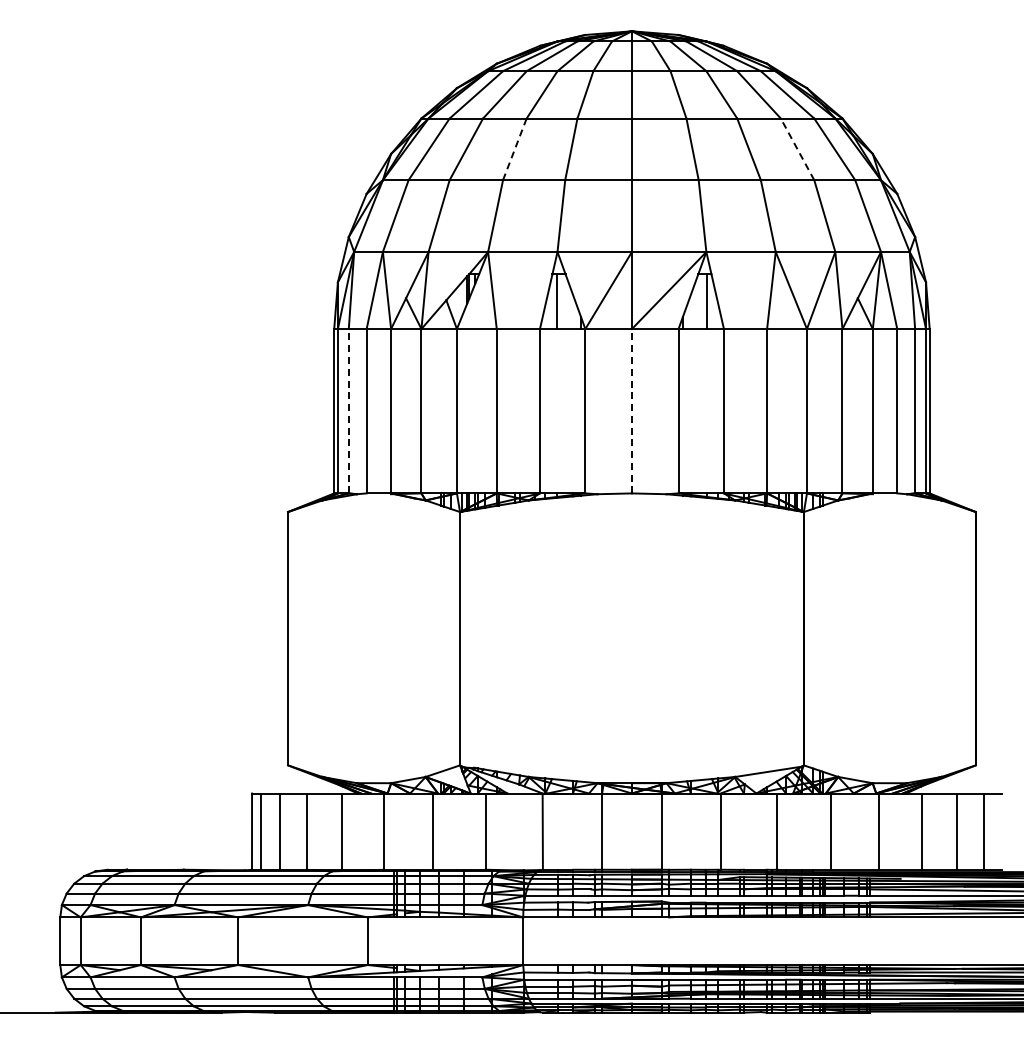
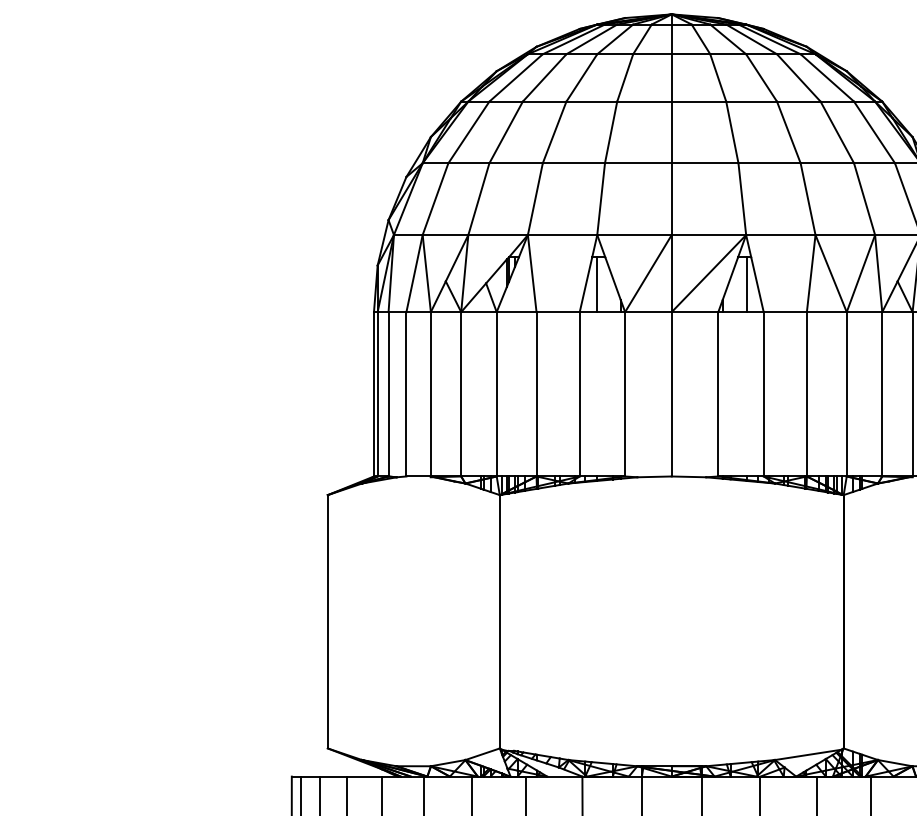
line: (515, 148) -> (555, 131), dashed -> solid
line: (797, 148) -> (837, 131), dashed -> solid
line: (348, 410) -> (388, 393), dashed -> solid
line: (631, 410) -> (671, 393), dashed -> solid

